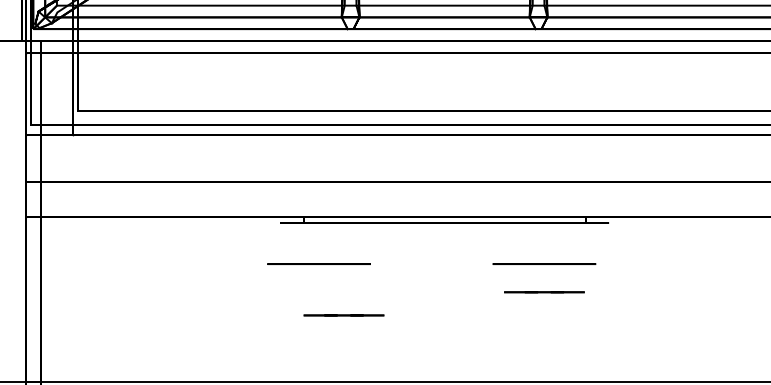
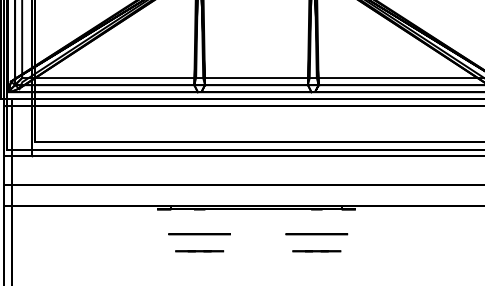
circle: (318, 264) -> (199, 234), moved
line: (343, 315) -> (199, 251), moved

